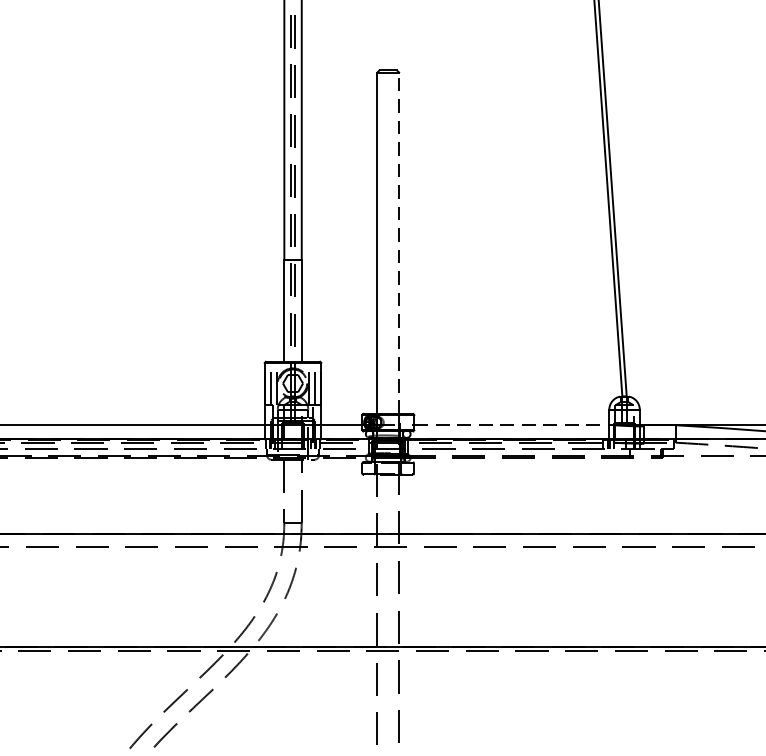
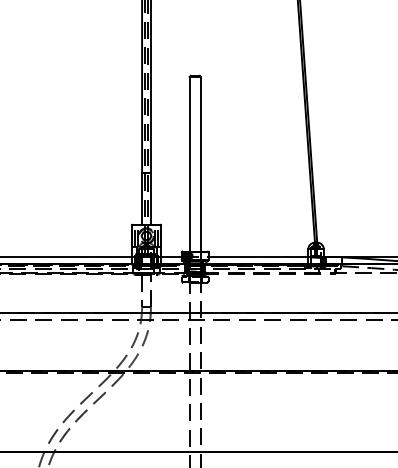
line: (398, 241) -> (200, 163), dashed -> solid
line: (515, 425) -> (260, 257), dashed -> solid

